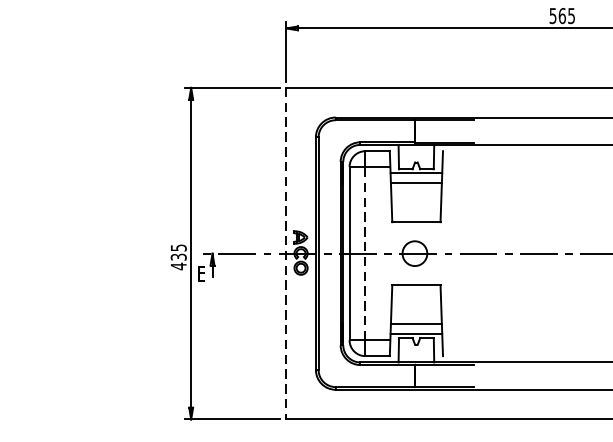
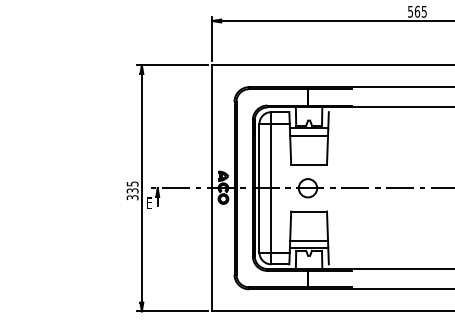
line: (365, 252) -> (271, 187), dashed -> solid
line: (286, 253) -> (212, 188), dashed -> solid
text: (178, 266) -> (132, 197), 435 -> 335

